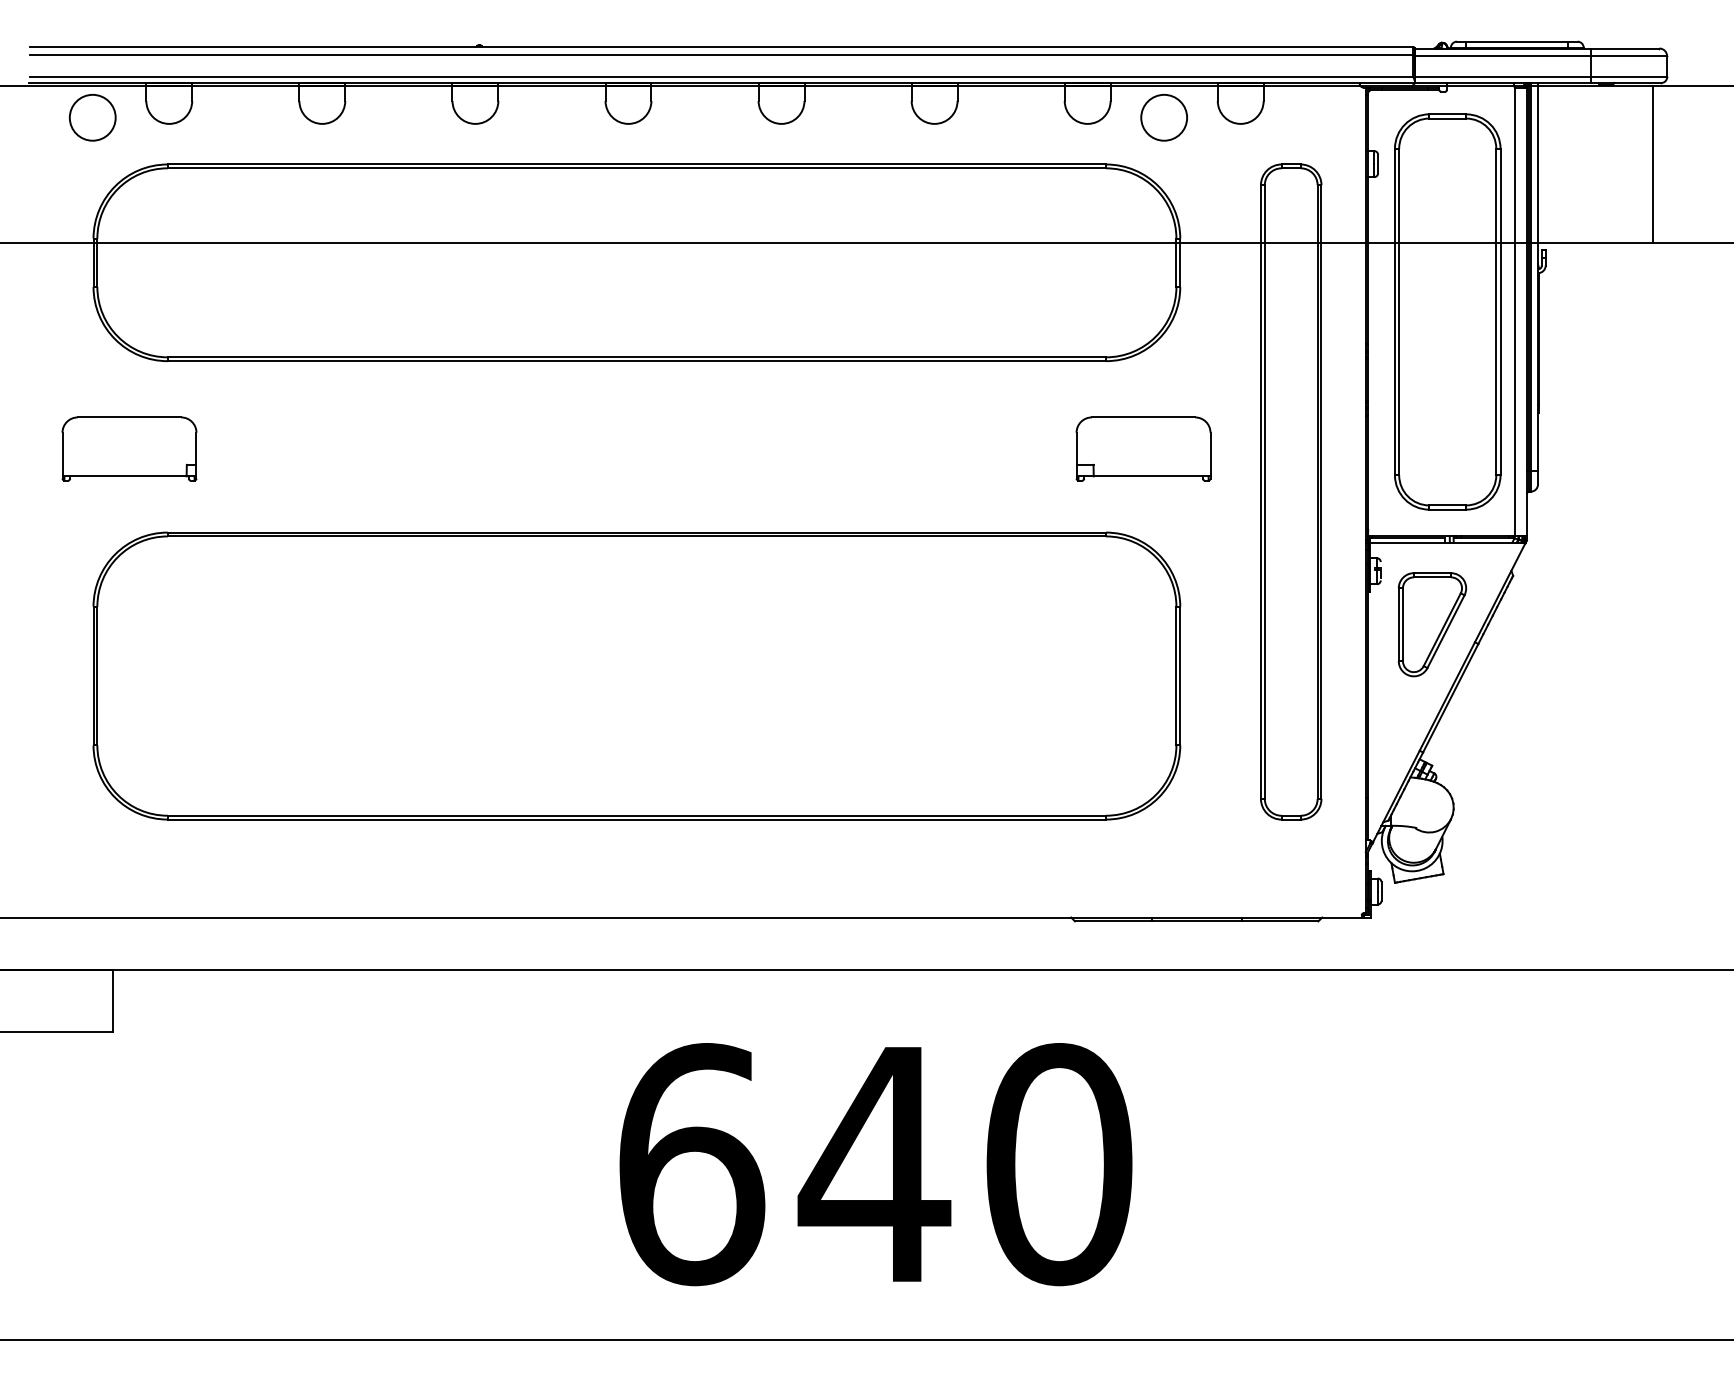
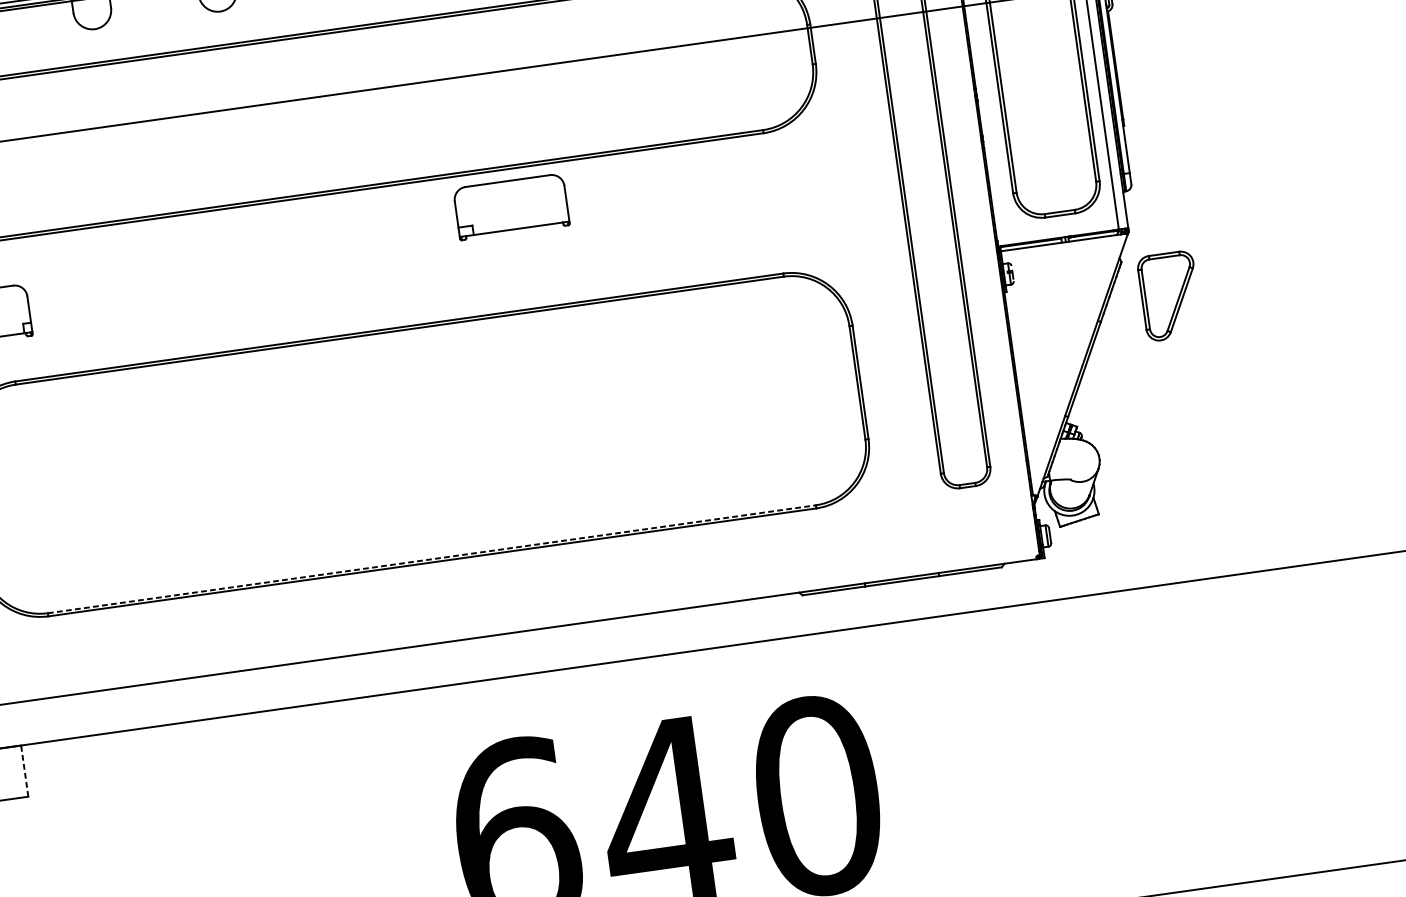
part: (1143, 448) -> (511, 206), moved
part: (1432, 624) -> (1169, 295), moved
line: (637, 815) -> (432, 558), solid -> dashed
line: (113, 1000) -> (24, 770), solid -> dashed

